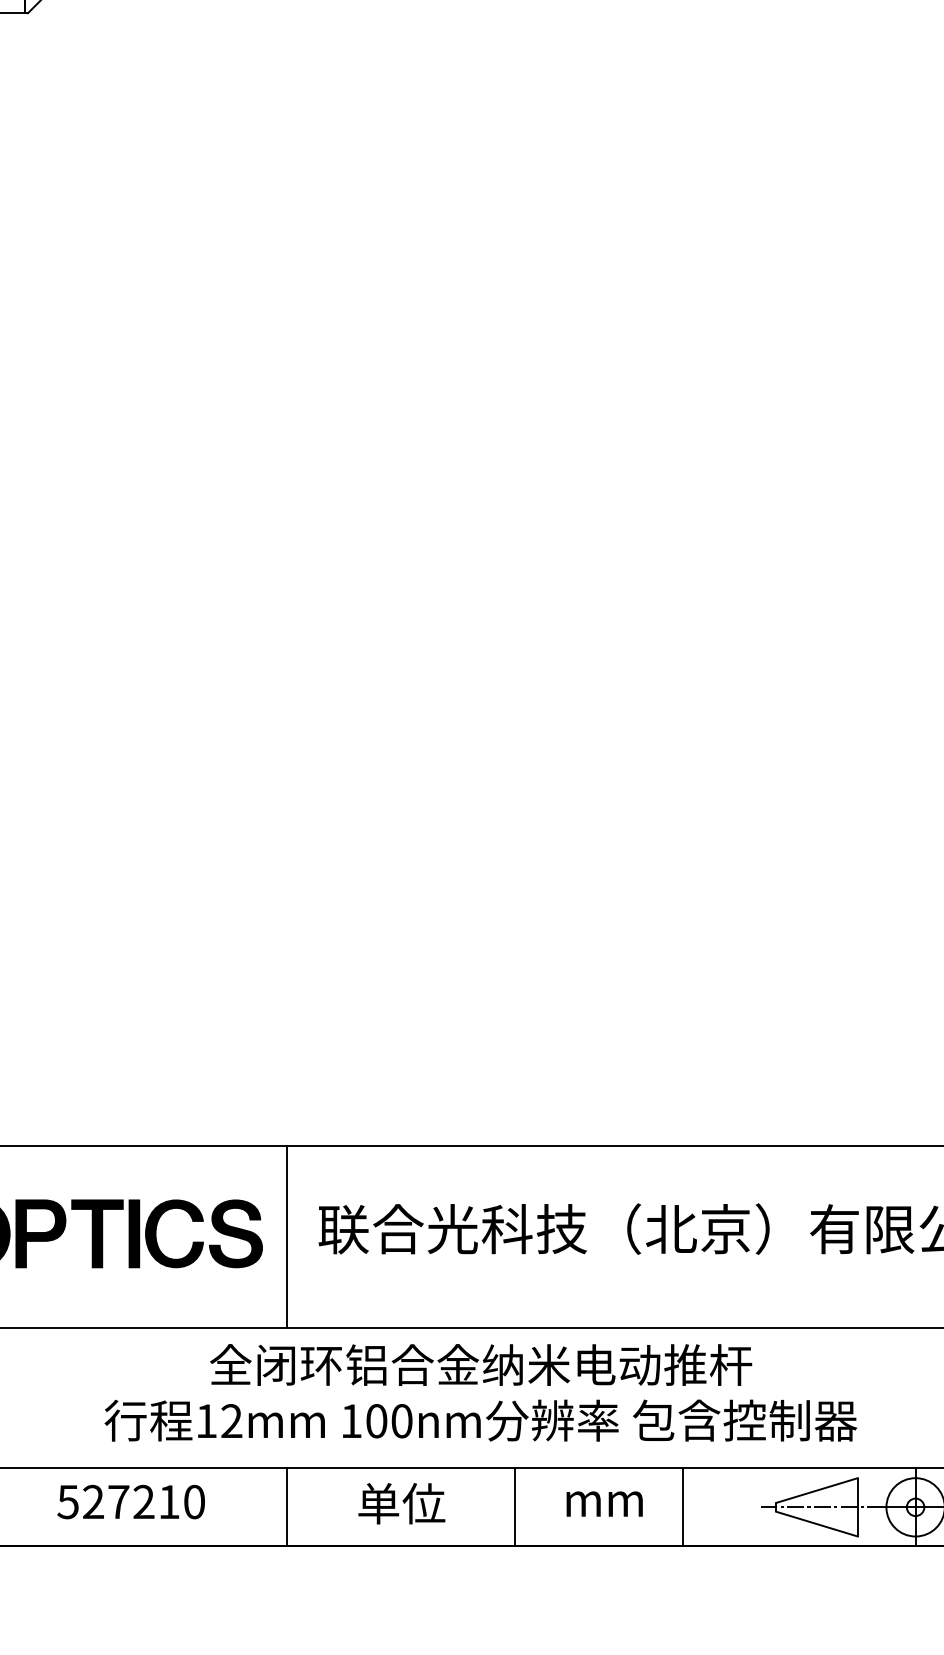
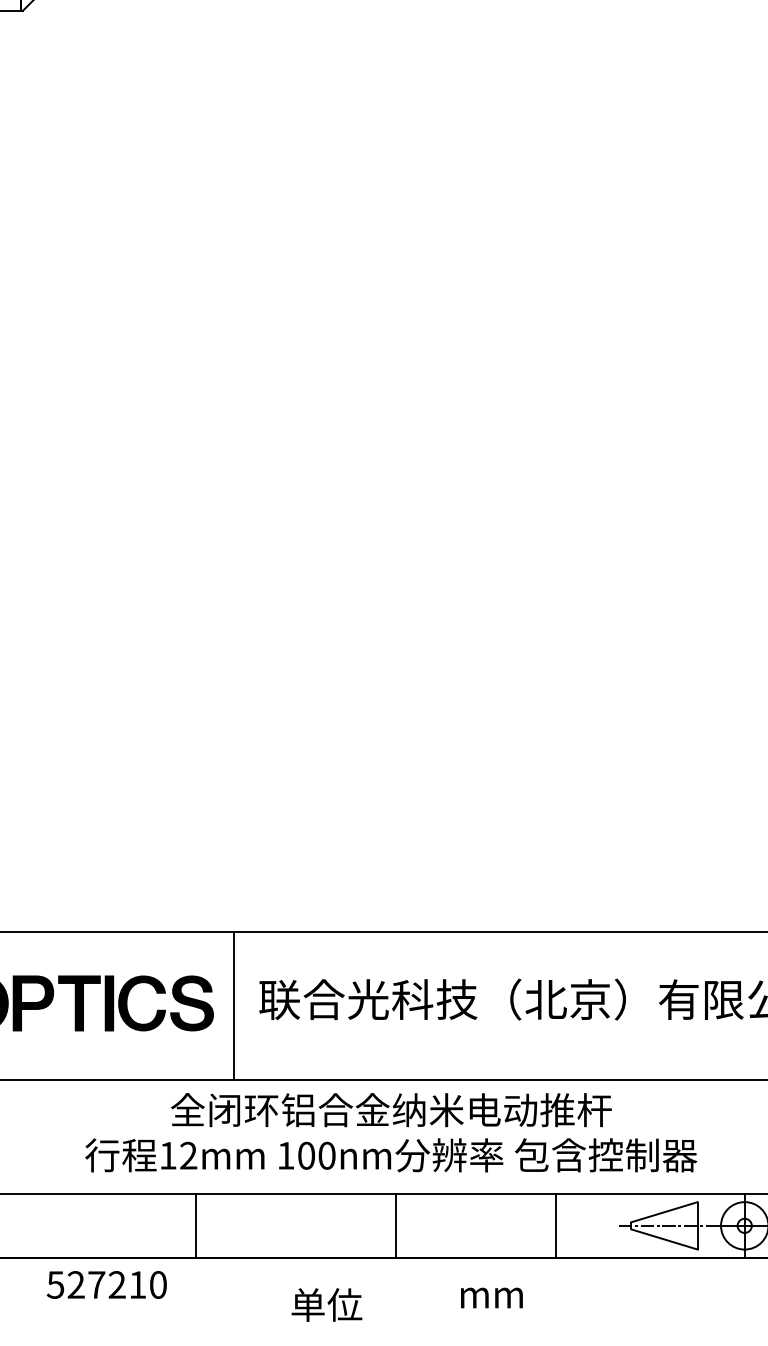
text: (130, 1501) -> (106, 1284), moved
text: (401, 1503) -> (326, 1304), moved
text: (604, 1503) -> (491, 1297), moved
line: (287, 1507) -> (196, 1225), moved
line: (515, 1507) -> (395, 1225), moved

